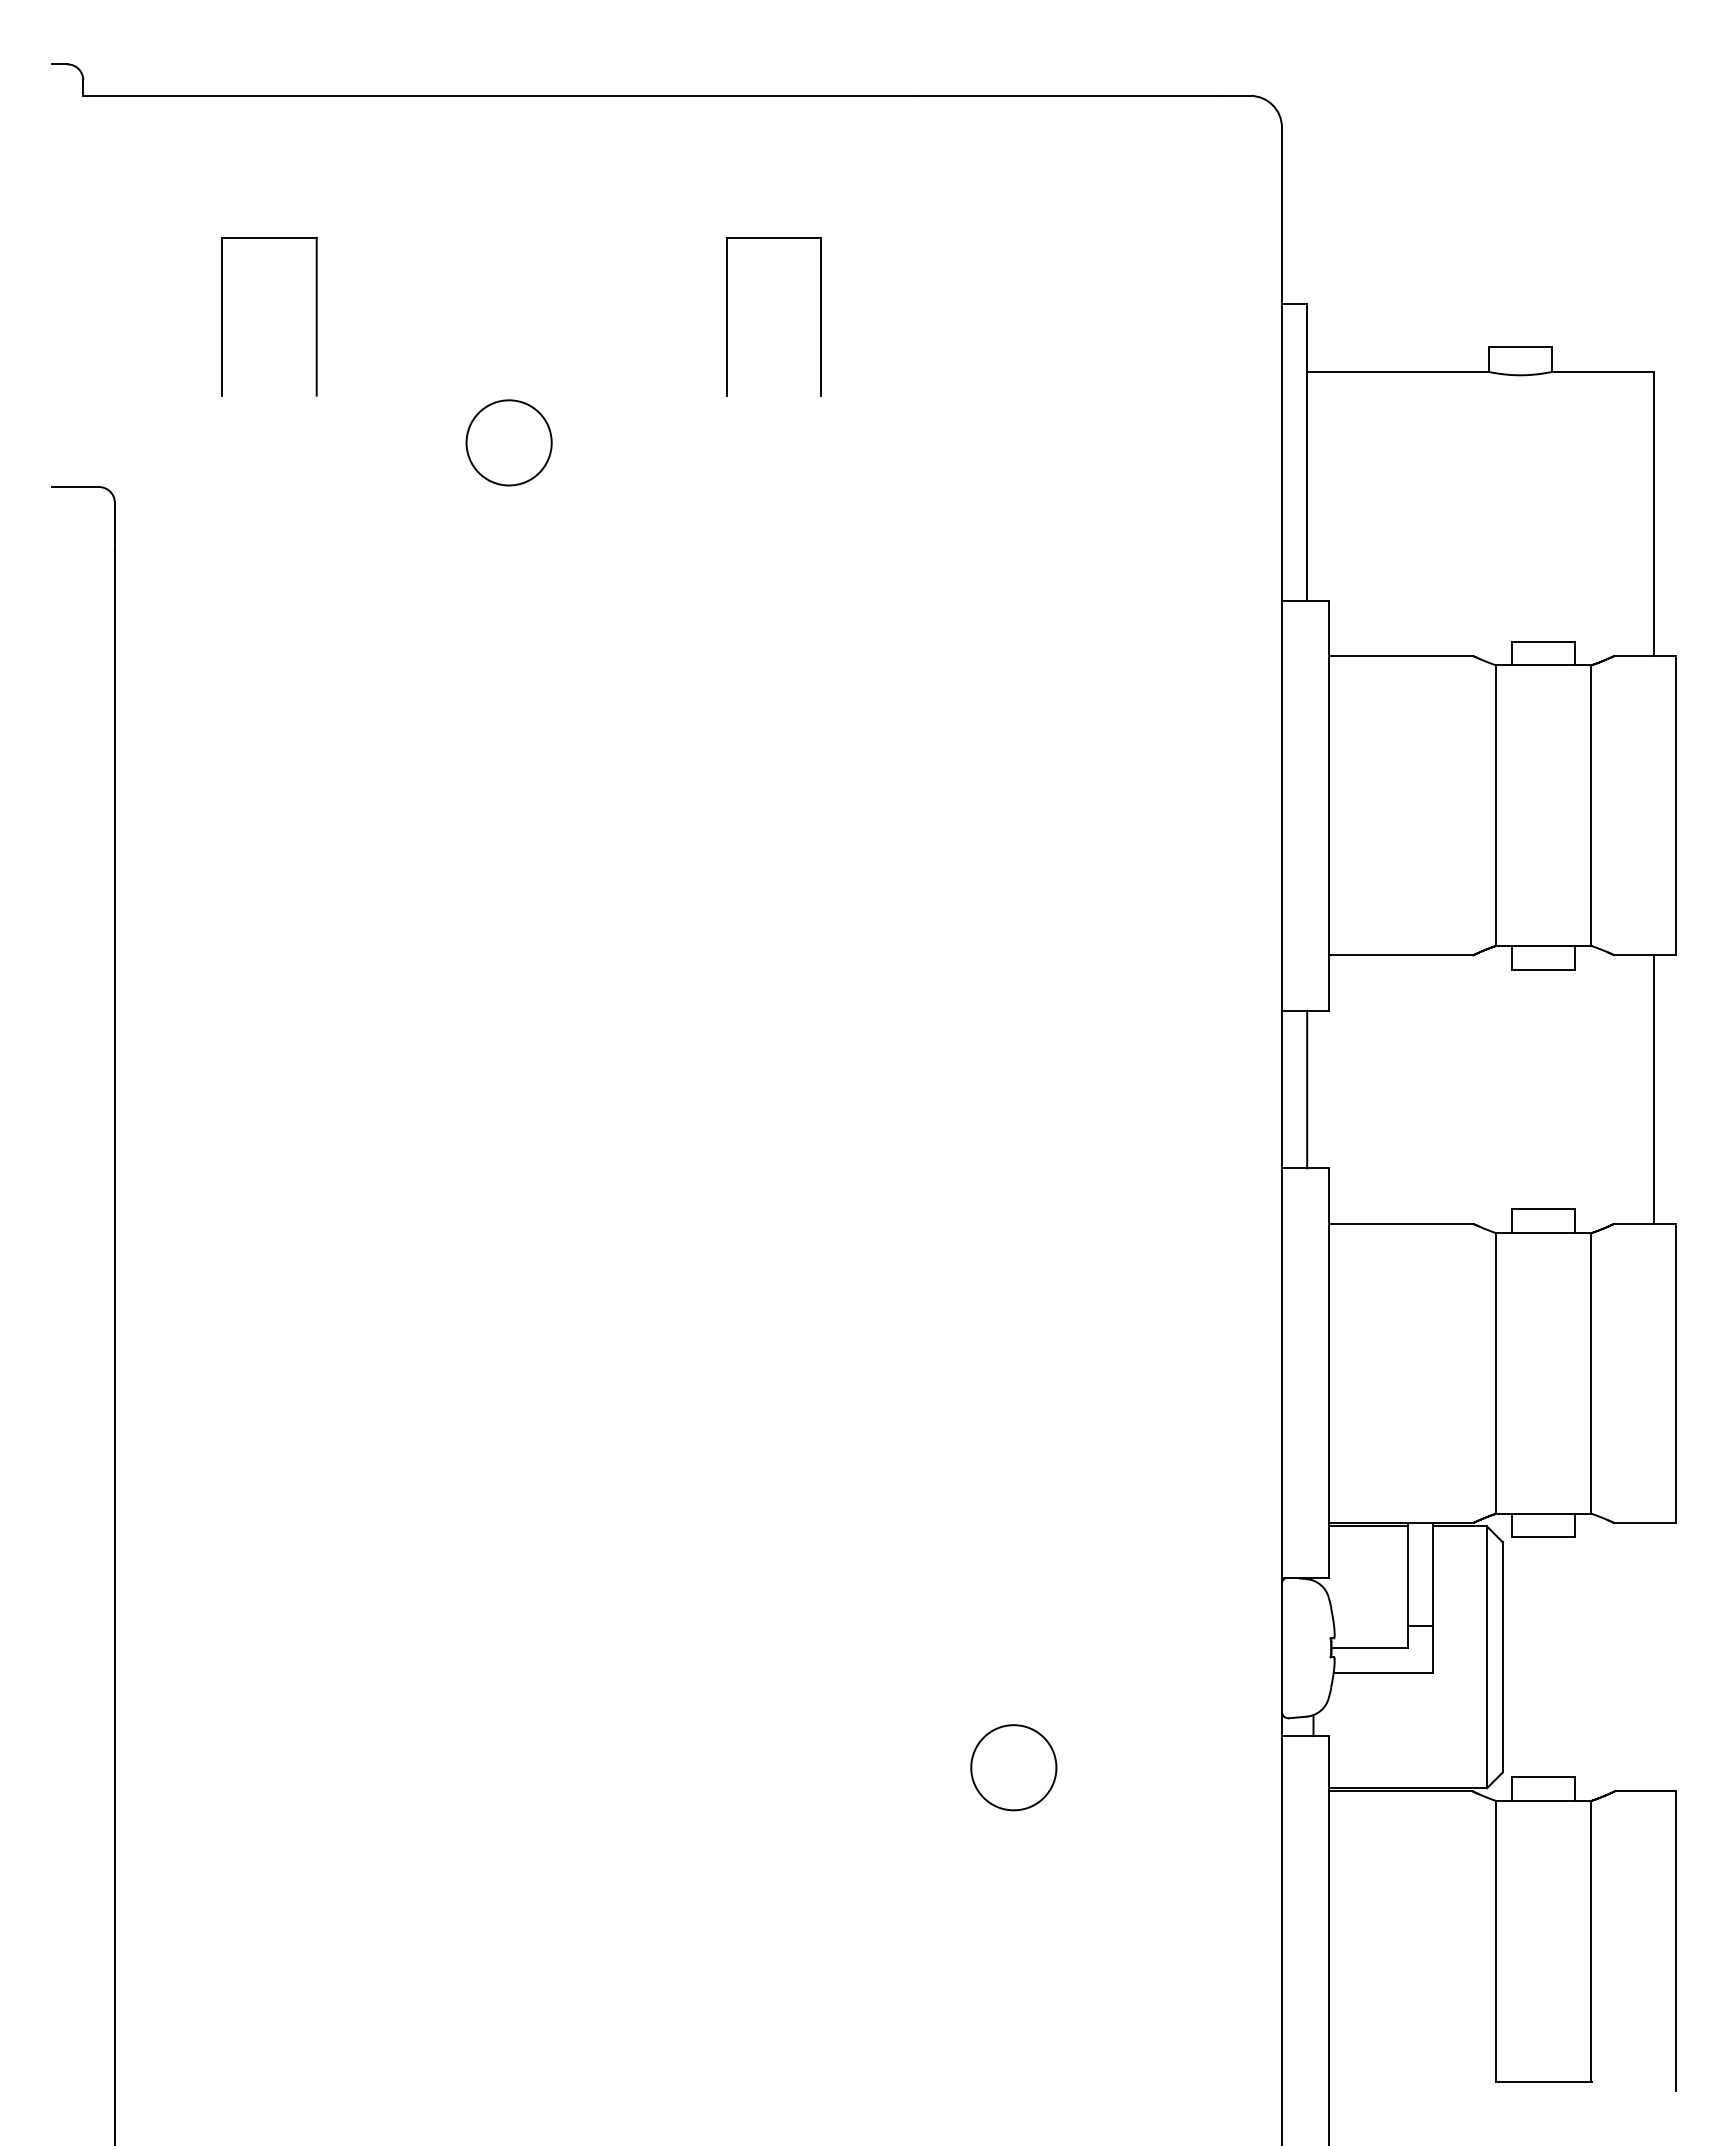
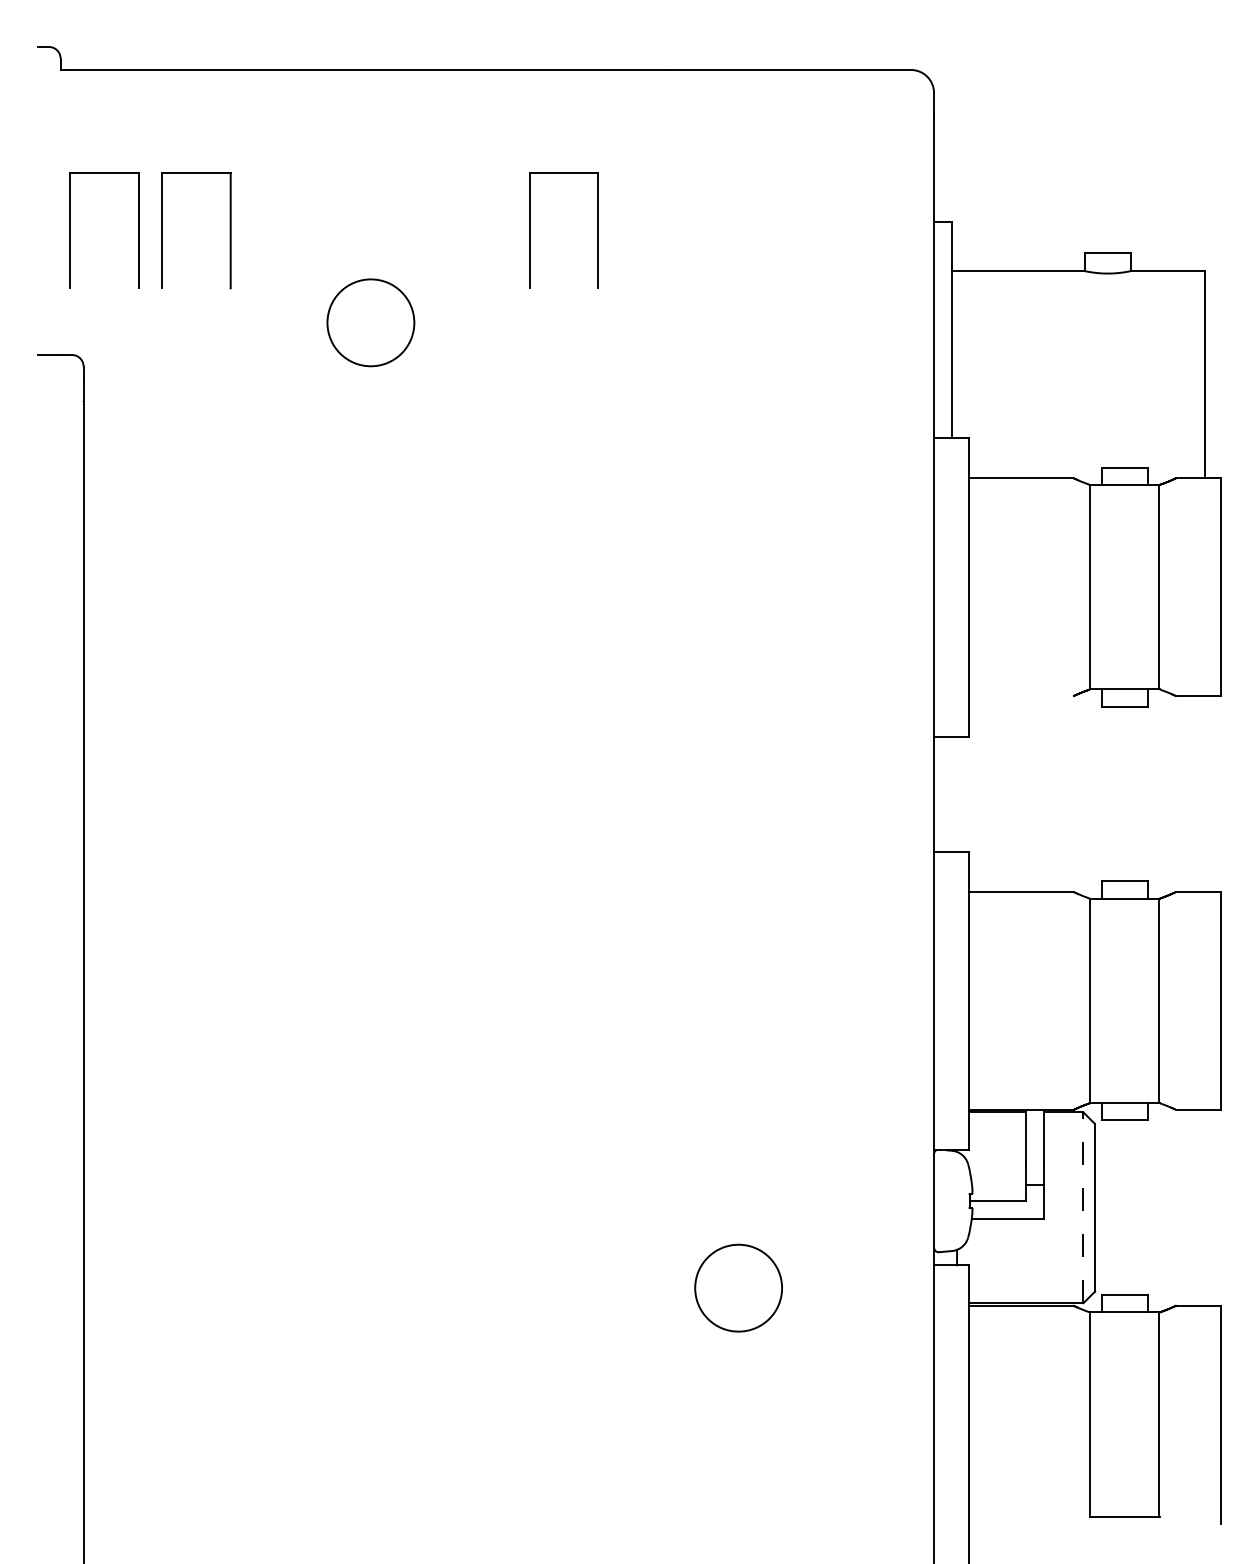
part: (97, 316) -> (70, 230), added
circle: (508, 442) -> (370, 322), size x1.4
line: (1400, 955) -> (1020, 696), removed
line: (1307, 1089) -> (952, 794), removed
line: (1654, 1089) -> (1205, 794), removed
line: (1486, 1657) -> (1083, 1207), solid -> dashed
circle: (1013, 1767) -> (738, 1288), size x1.4

